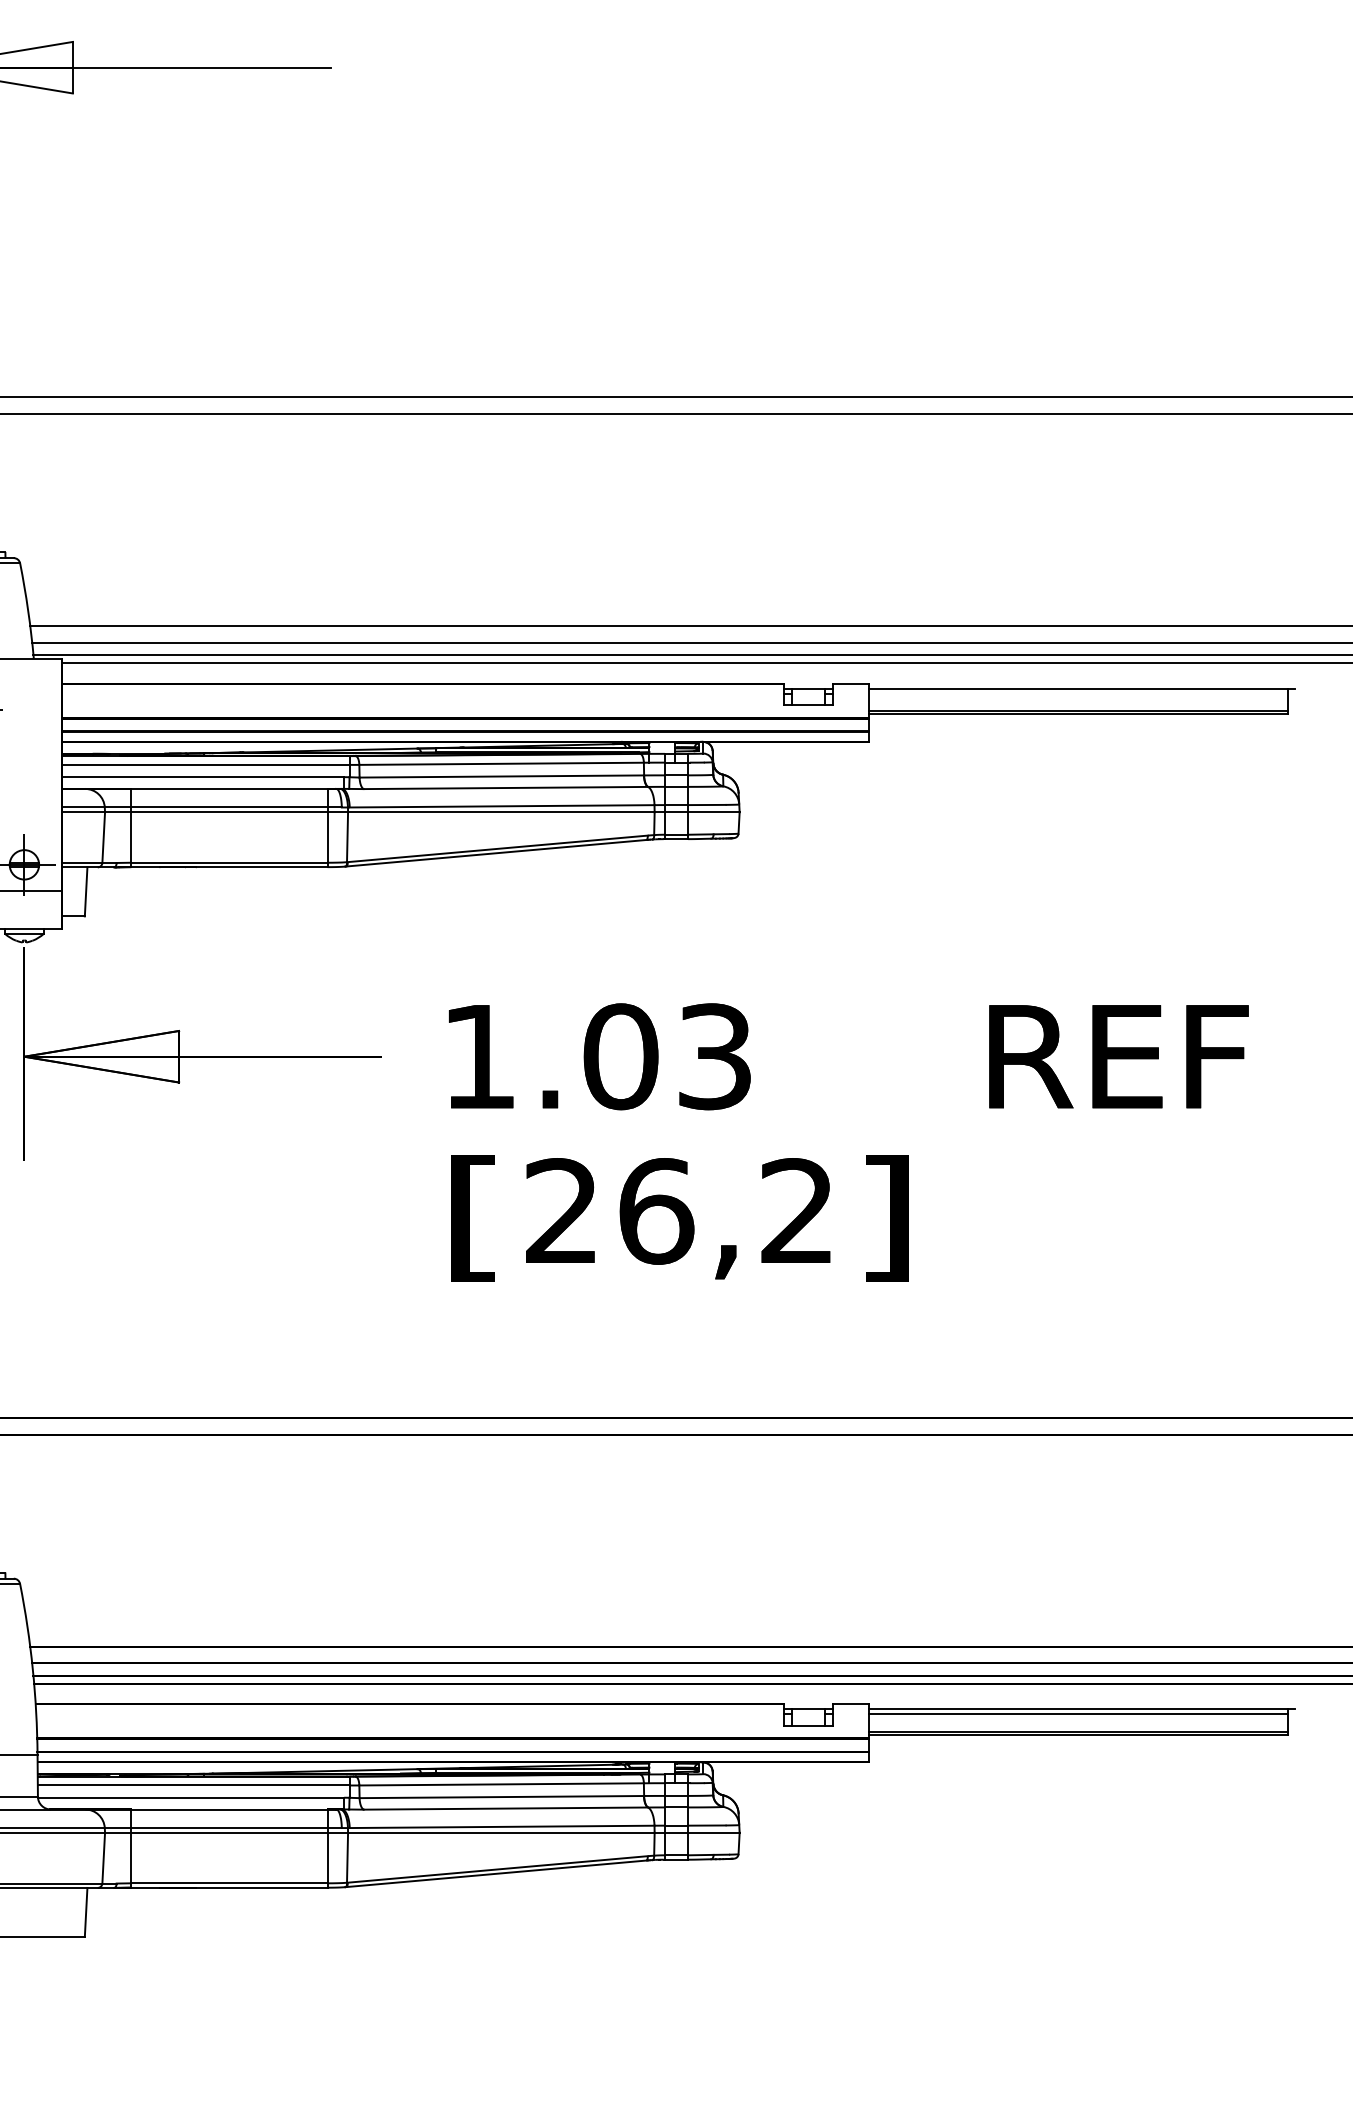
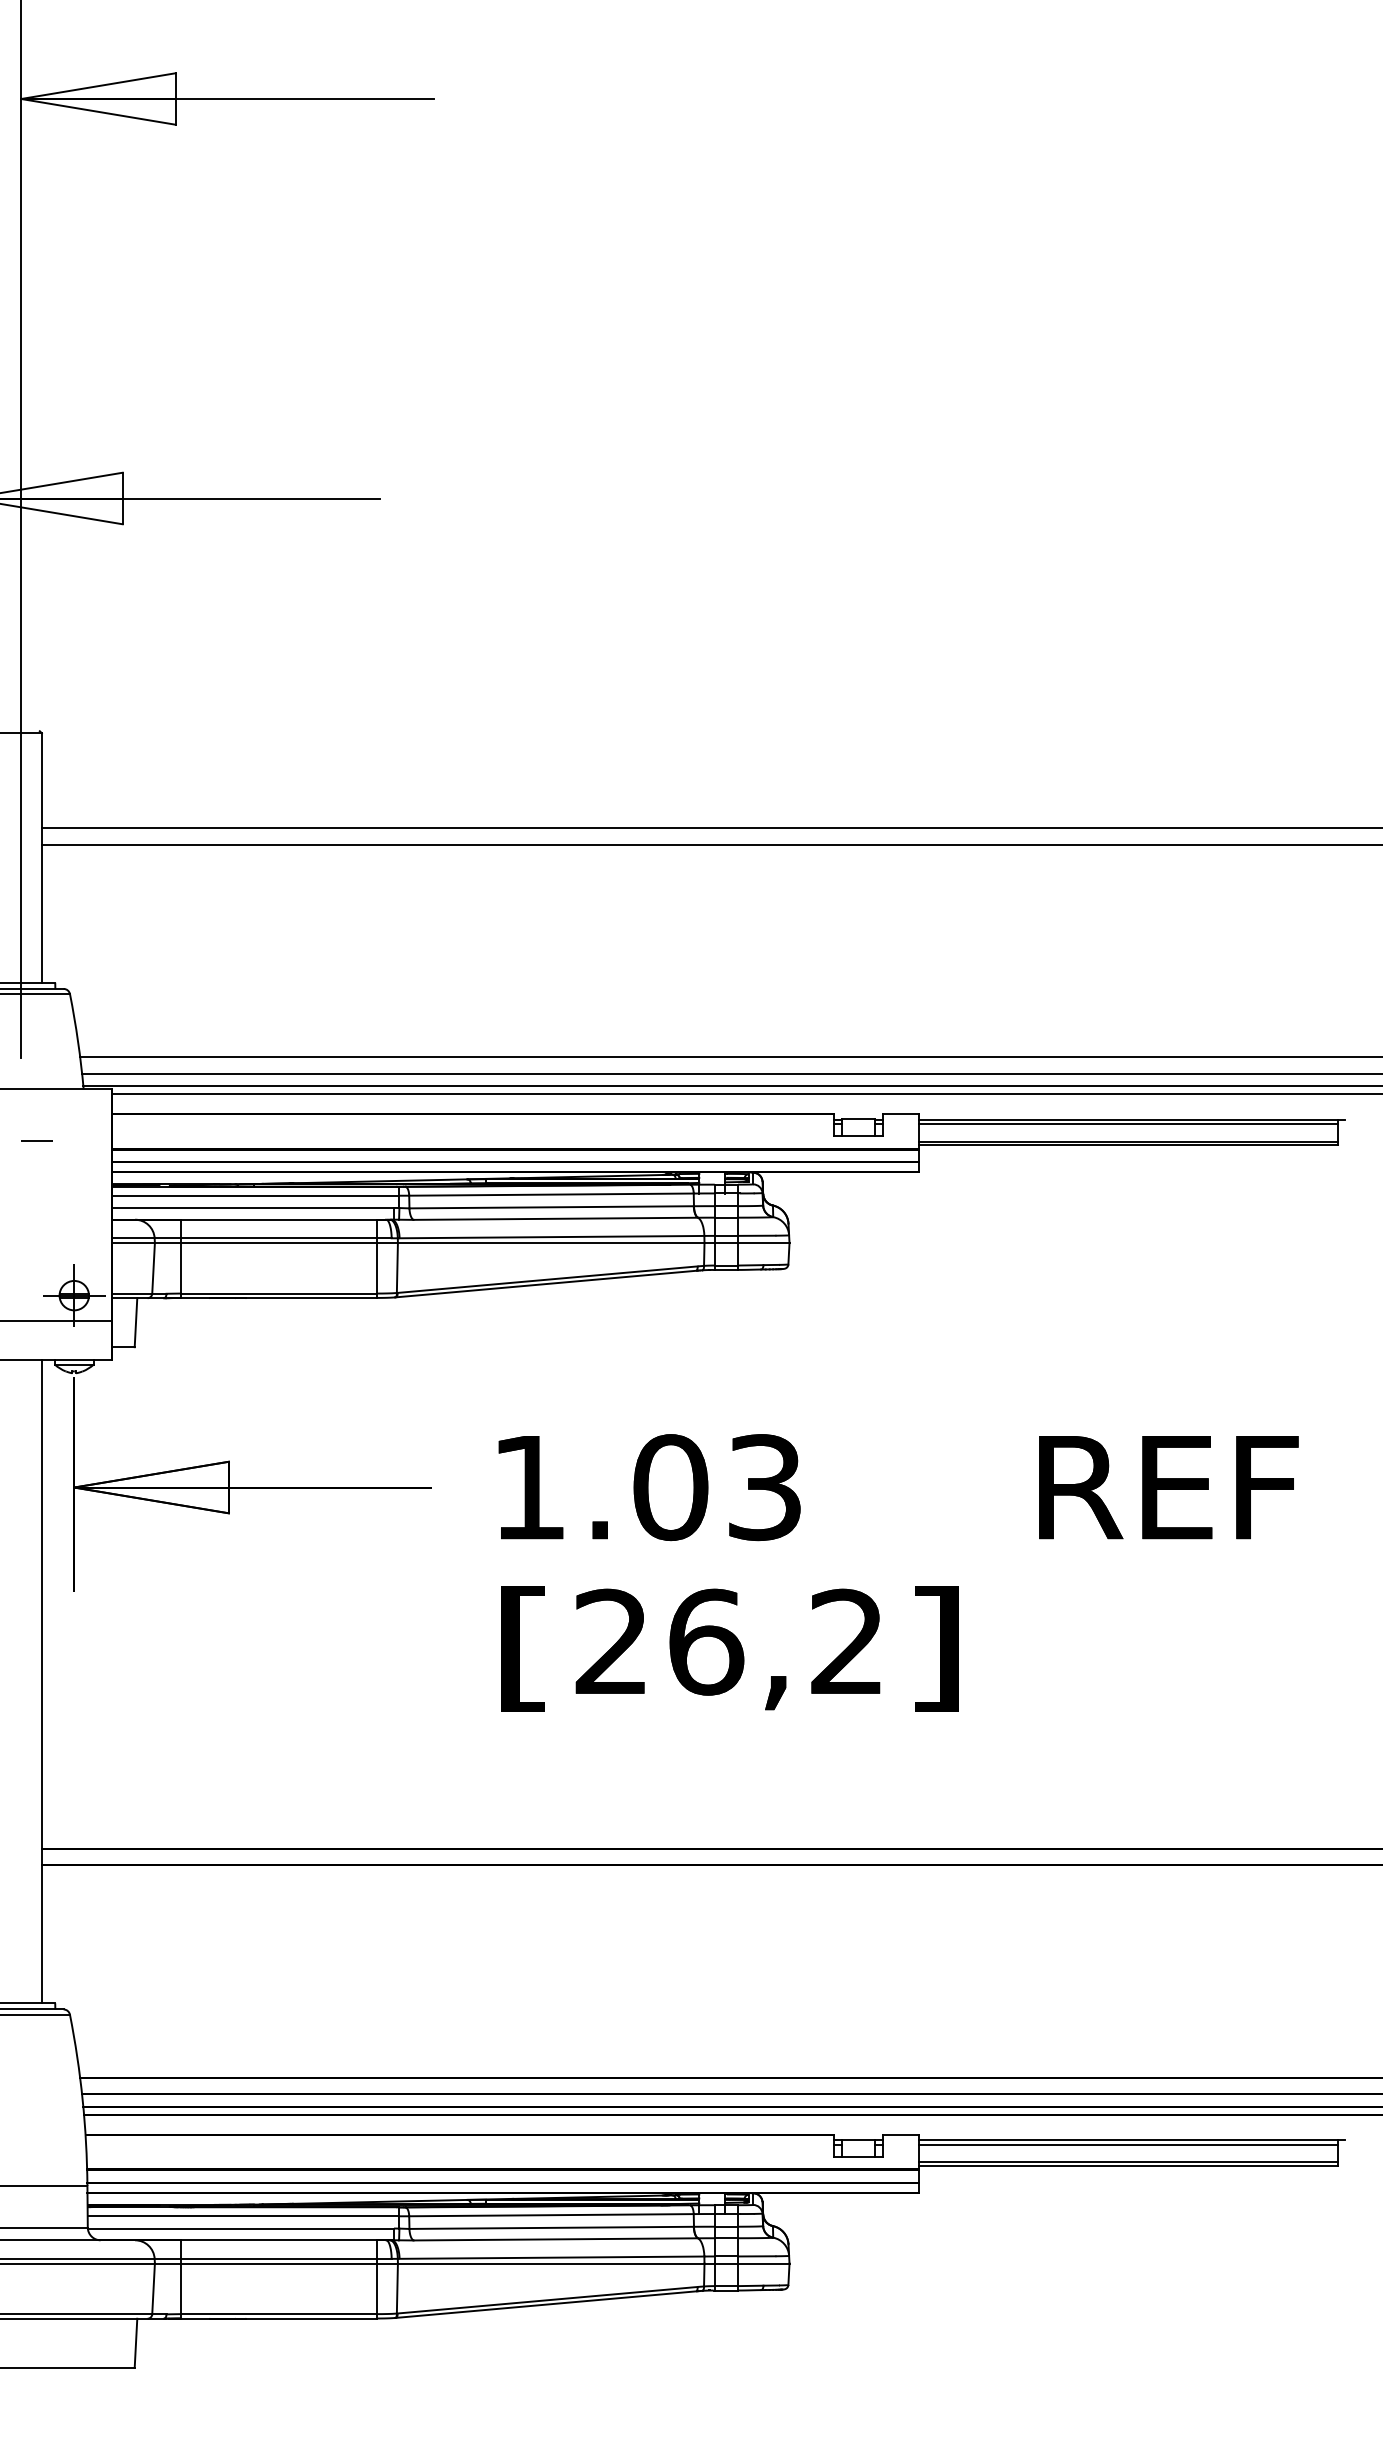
line: (1078, 693) -> (1128, 1124), added

